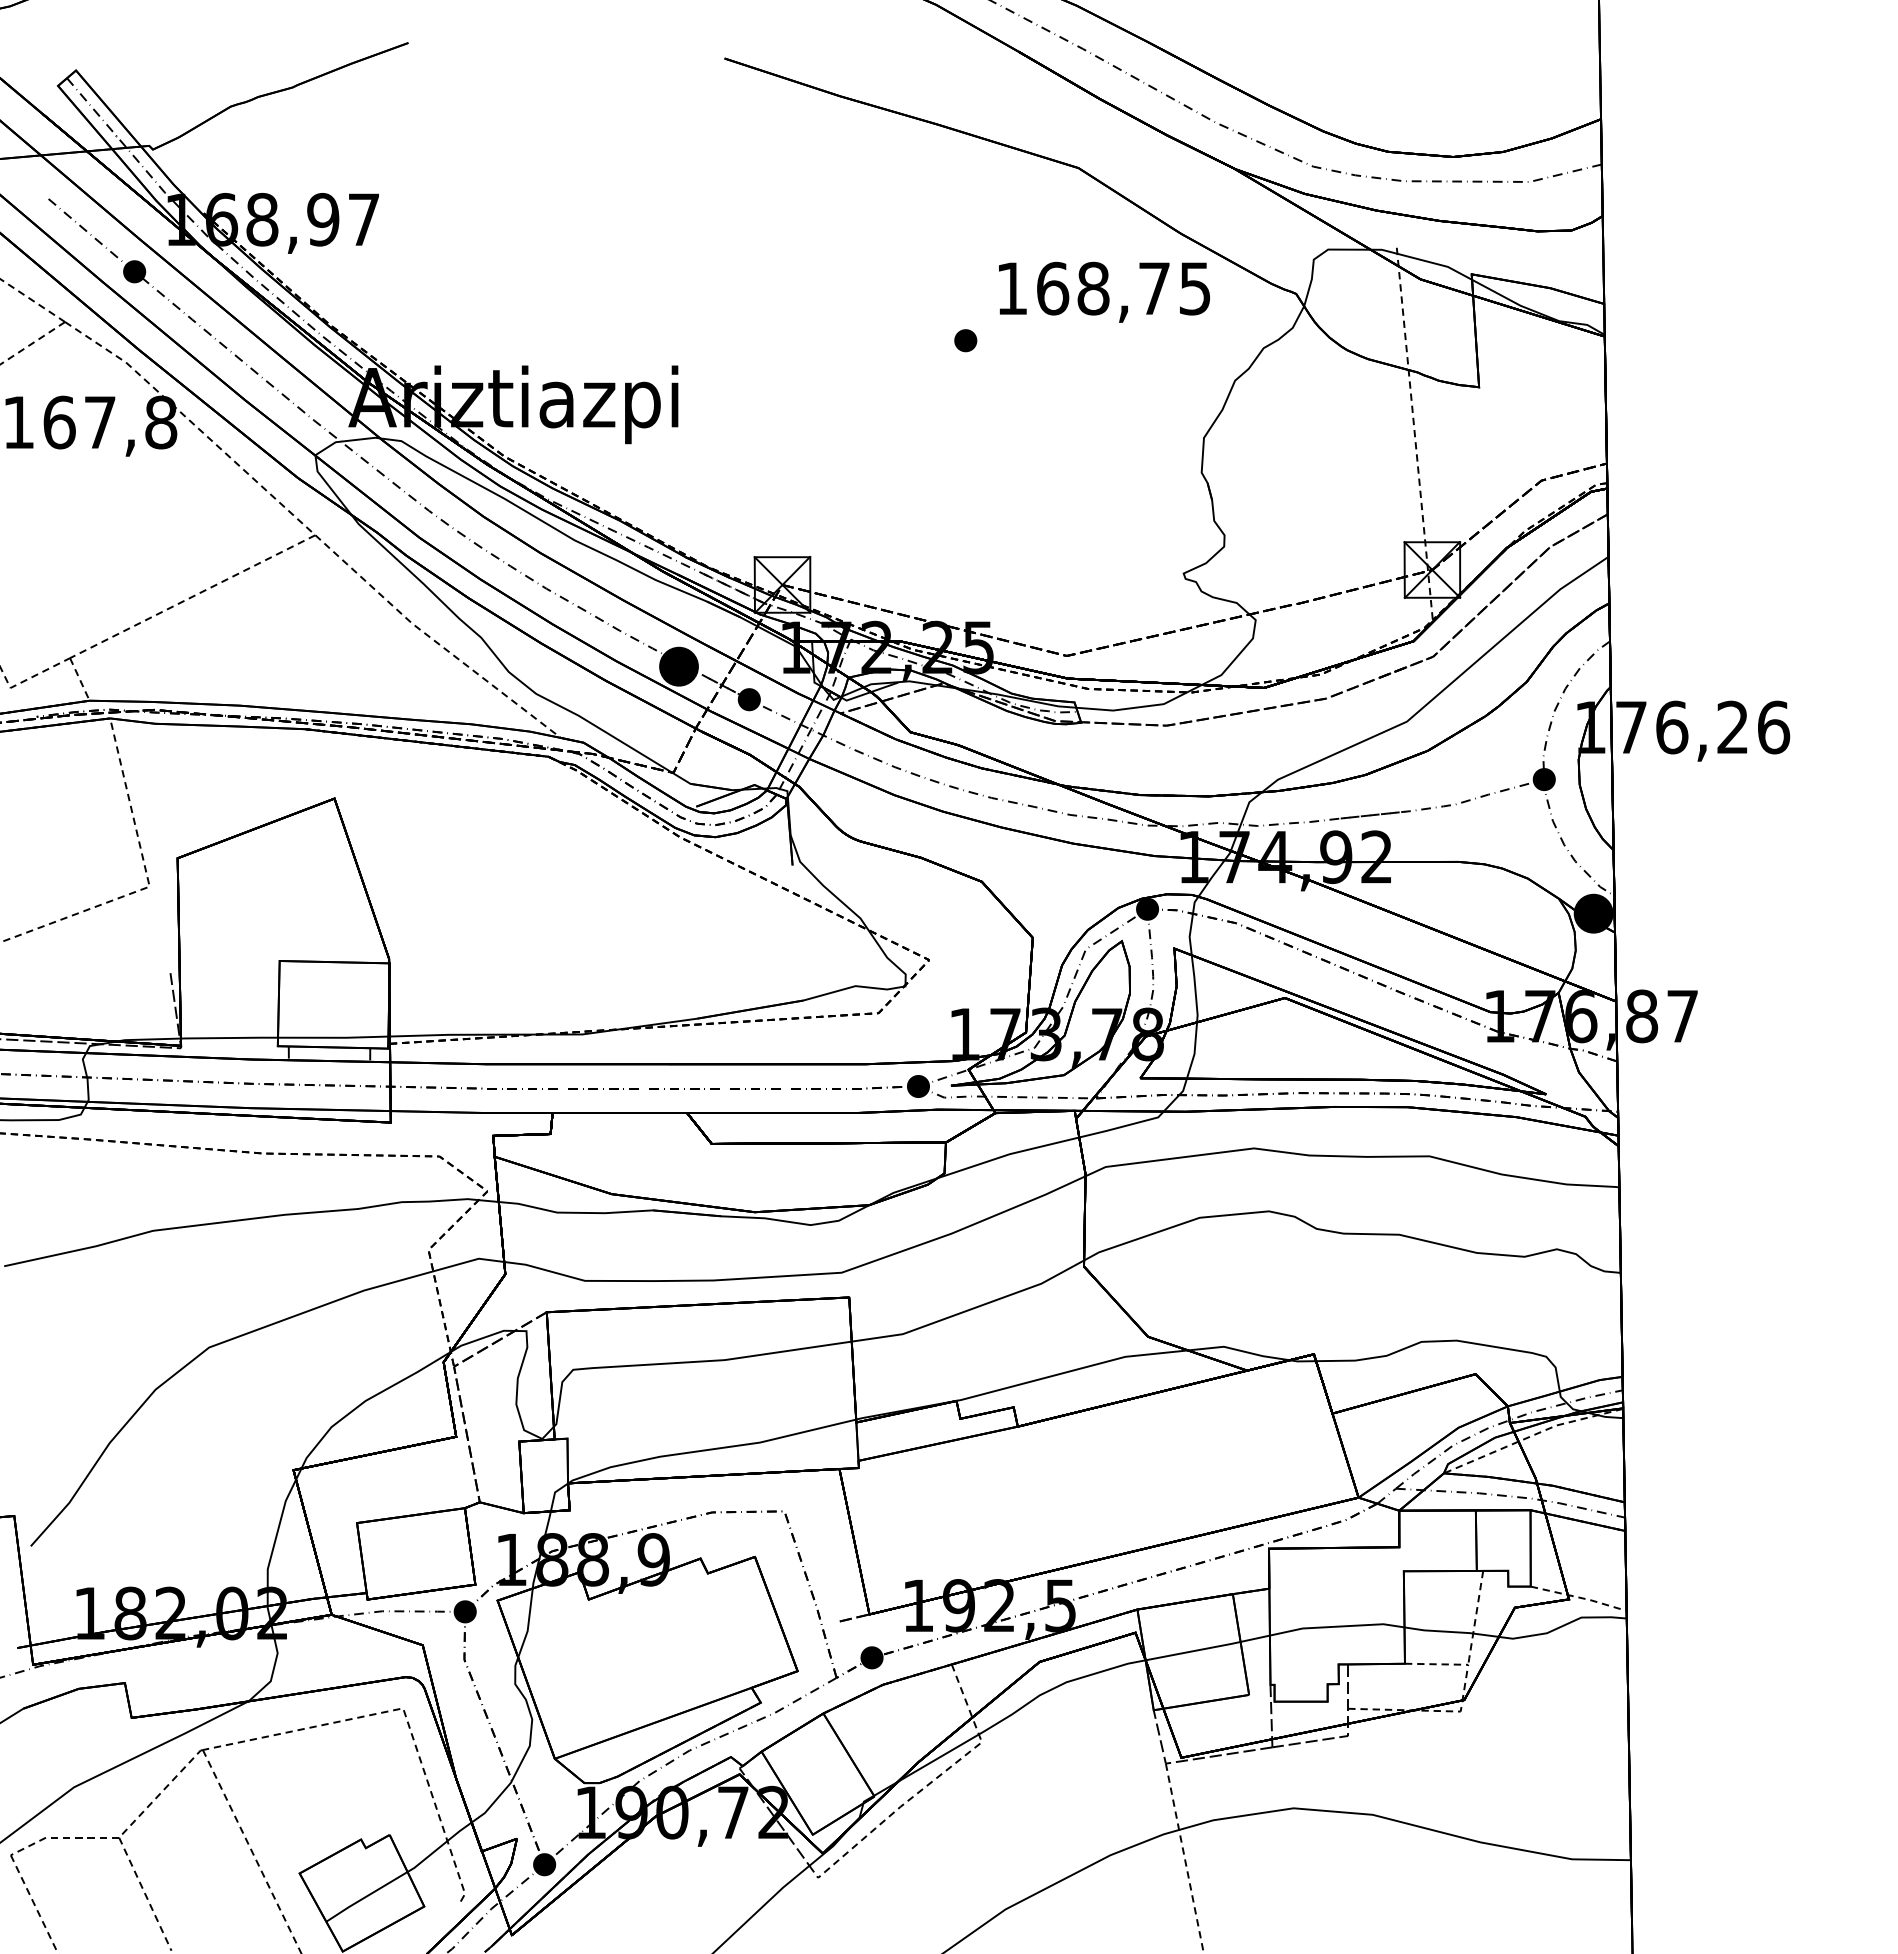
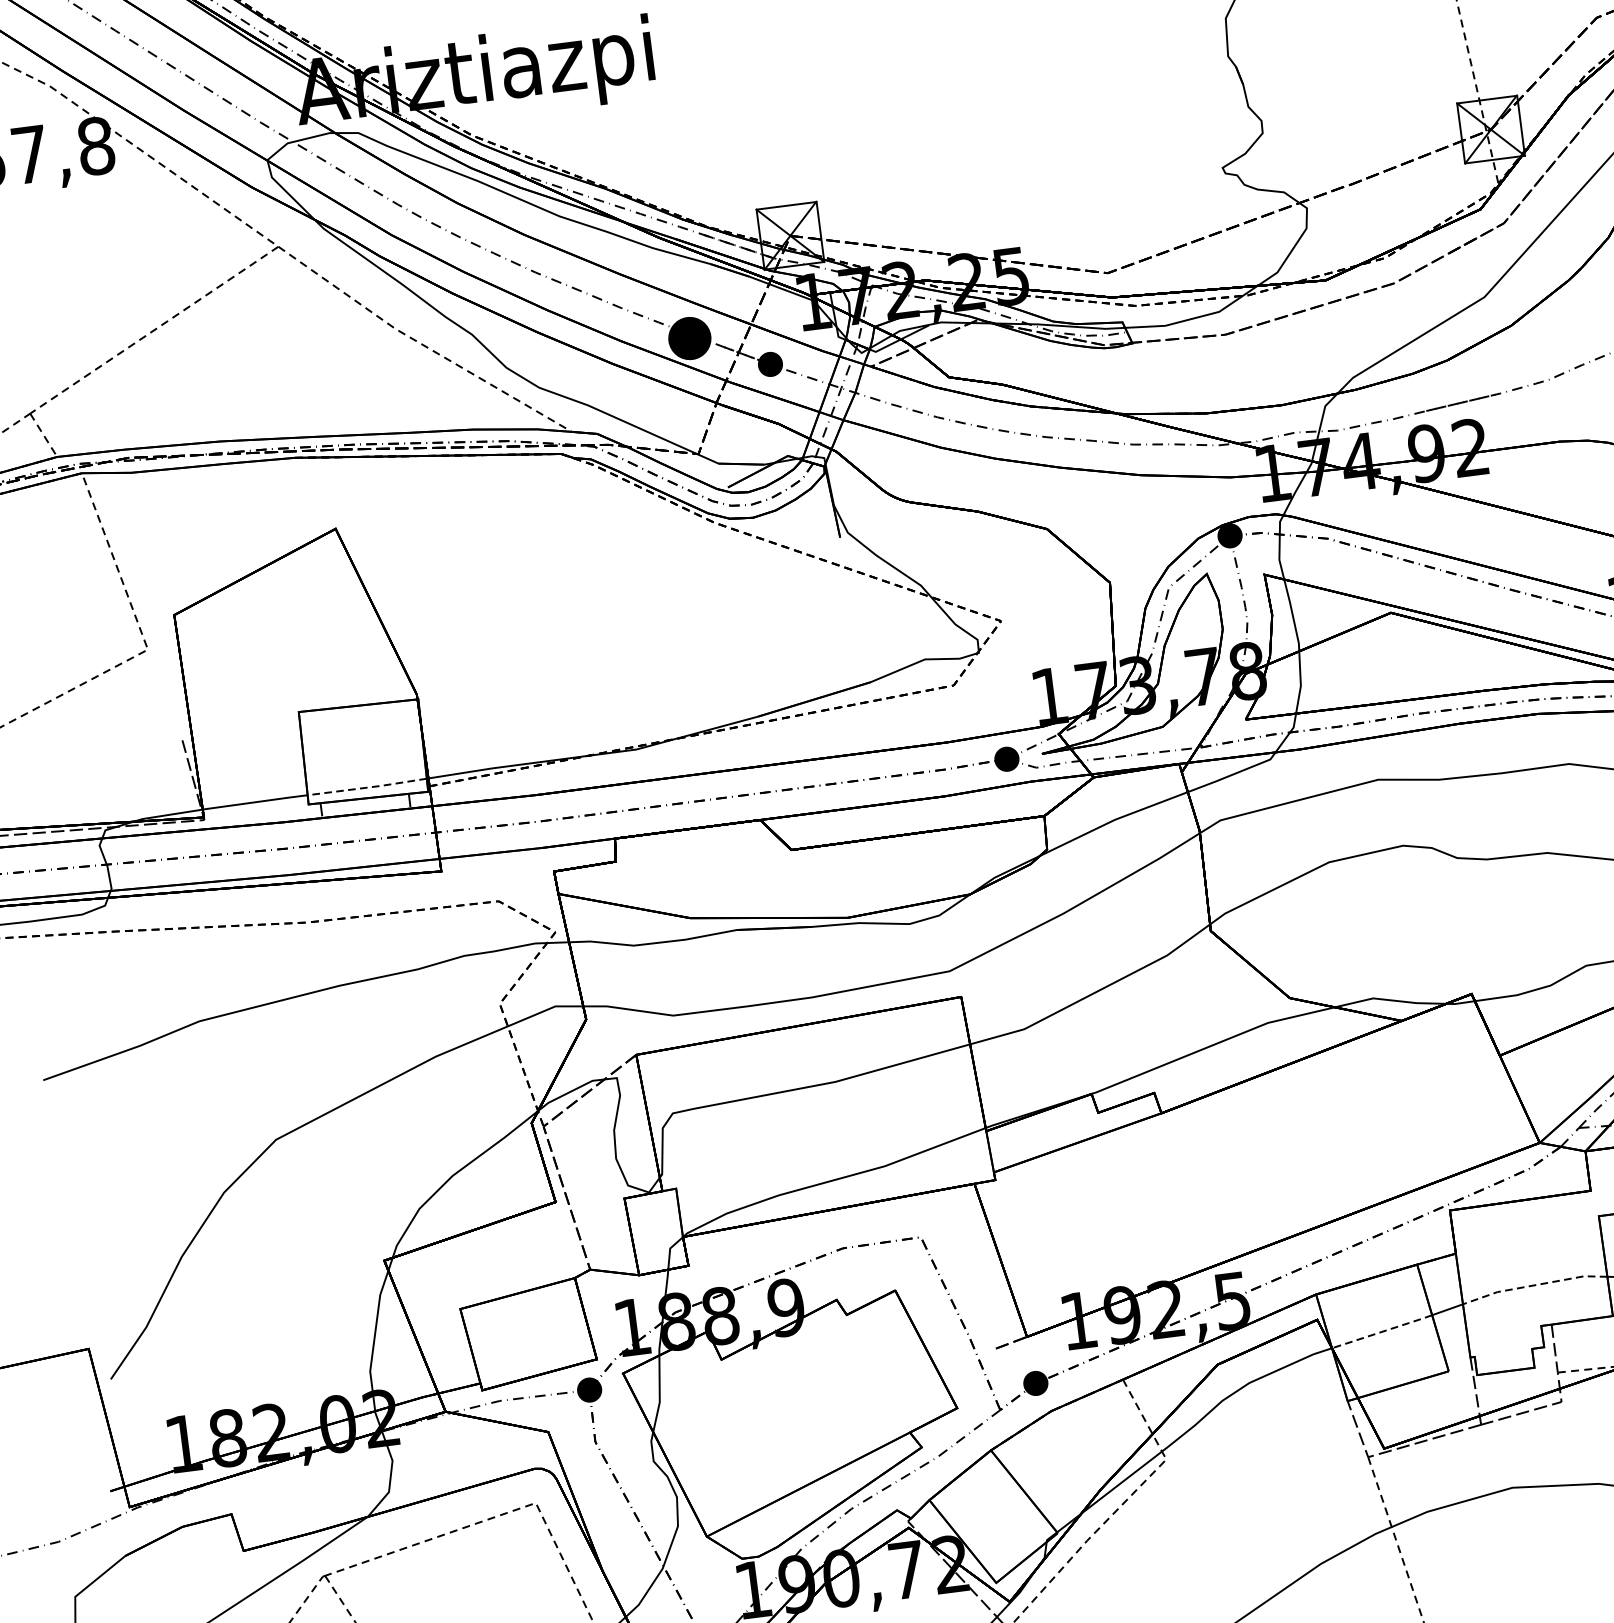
line: (333, 1037) -> (367, 787), solid -> dashed
line: (1336, 1626) -> (1533, 1285), solid -> dashed
line: (1193, 1651) -> (1382, 1332), solid -> dashed

